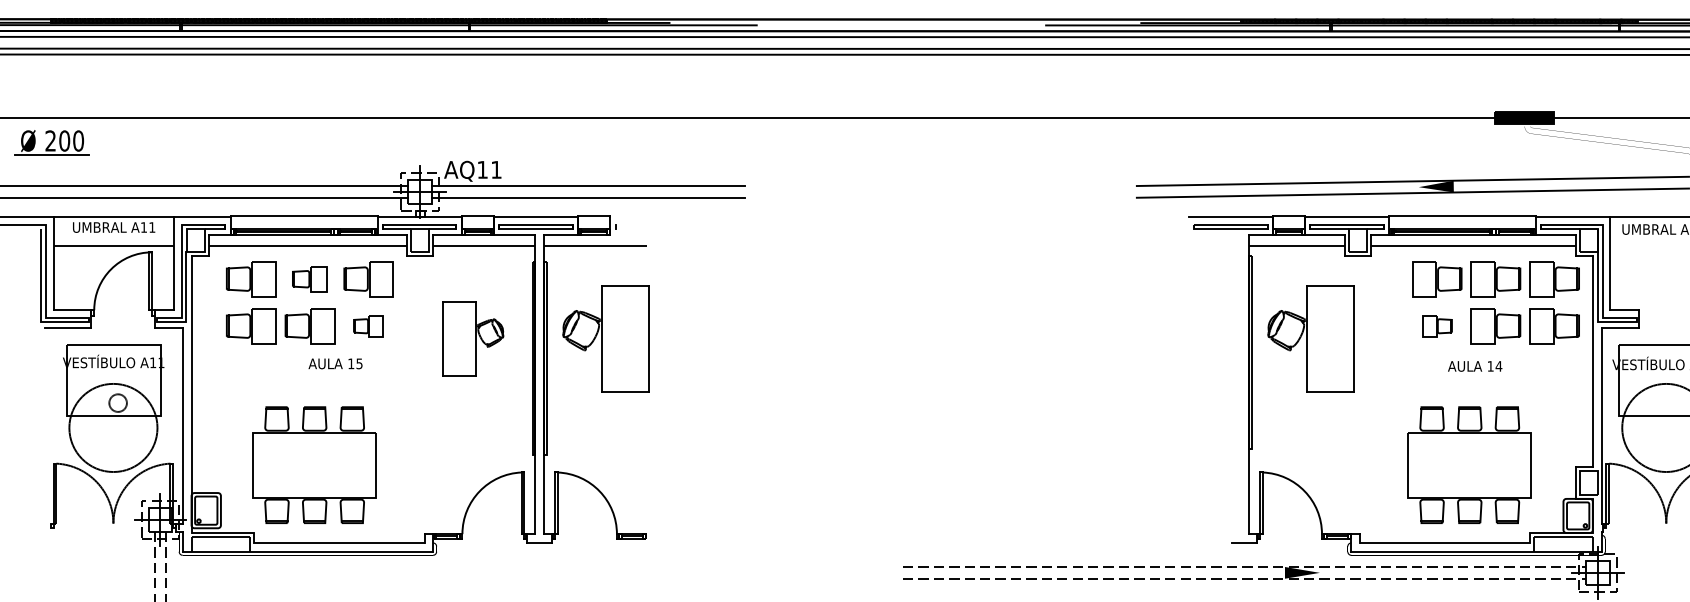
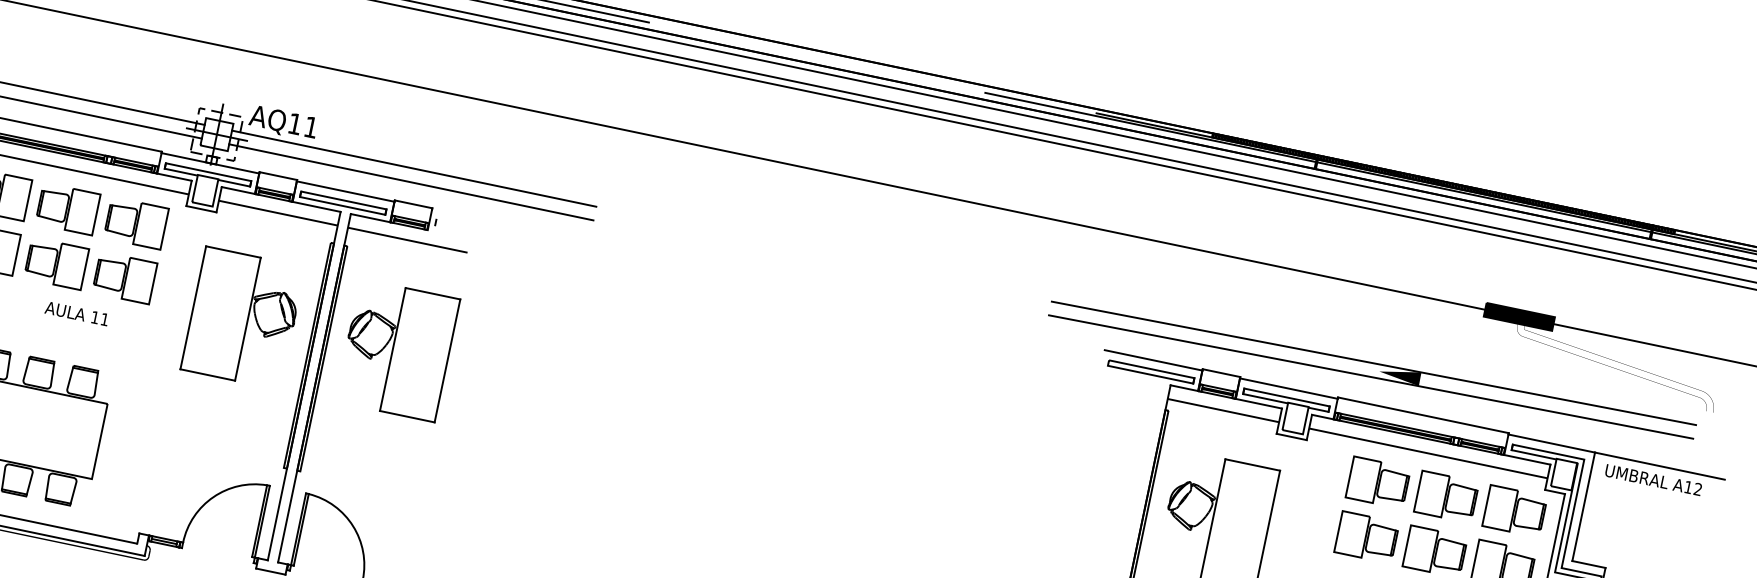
part: (309, 279) -> (67, 209), size x1.43
part: (368, 326) -> (124, 278), size x1.67
part: (1437, 326) -> (1367, 538), size x1.67
part: (473, 338) -> (243, 317), size x1.43
text: (359, 363) -> (104, 319), 15 -> 11

